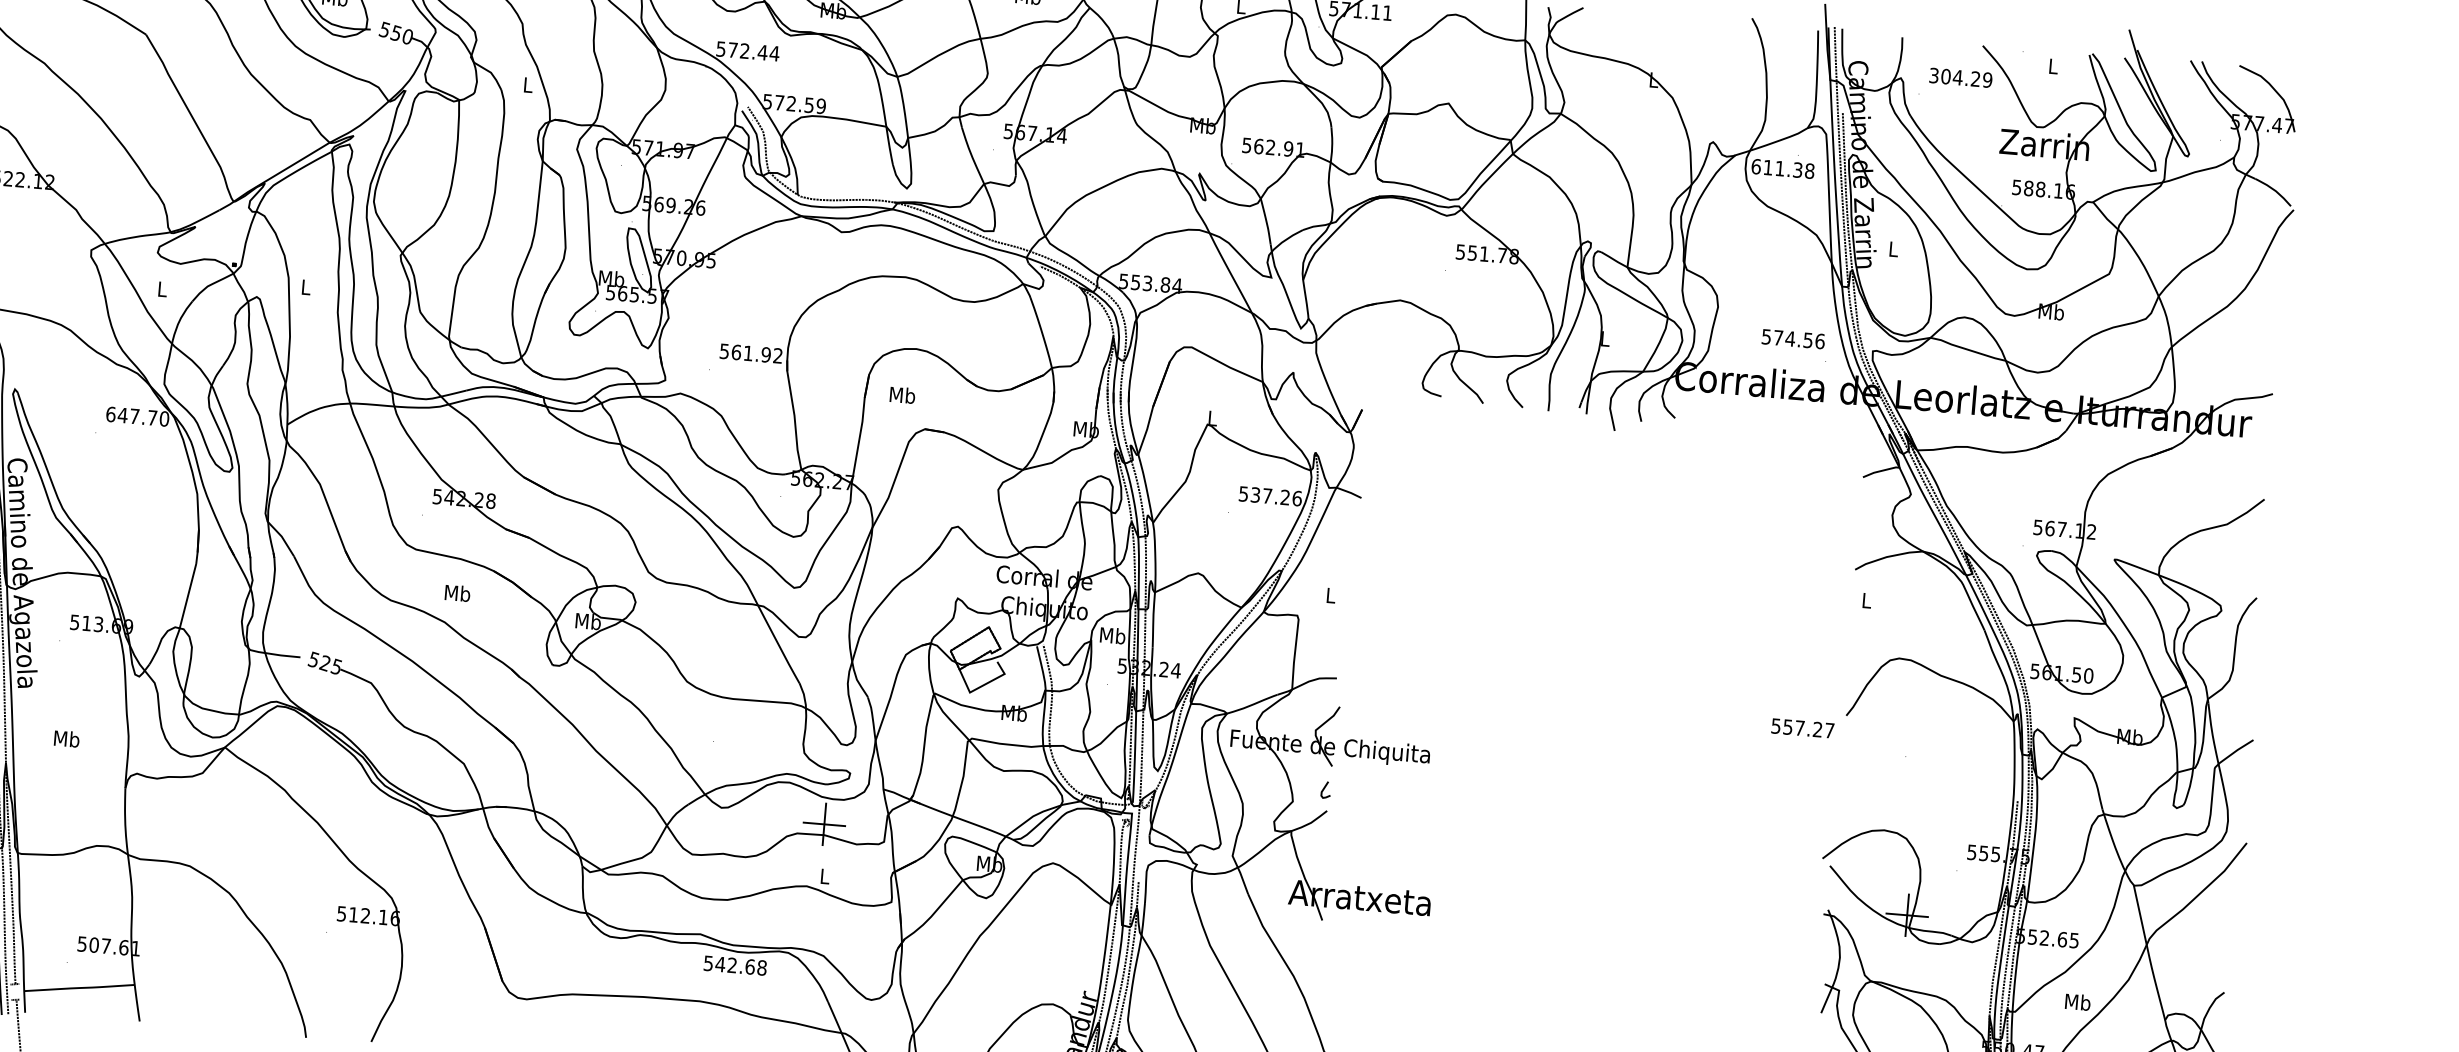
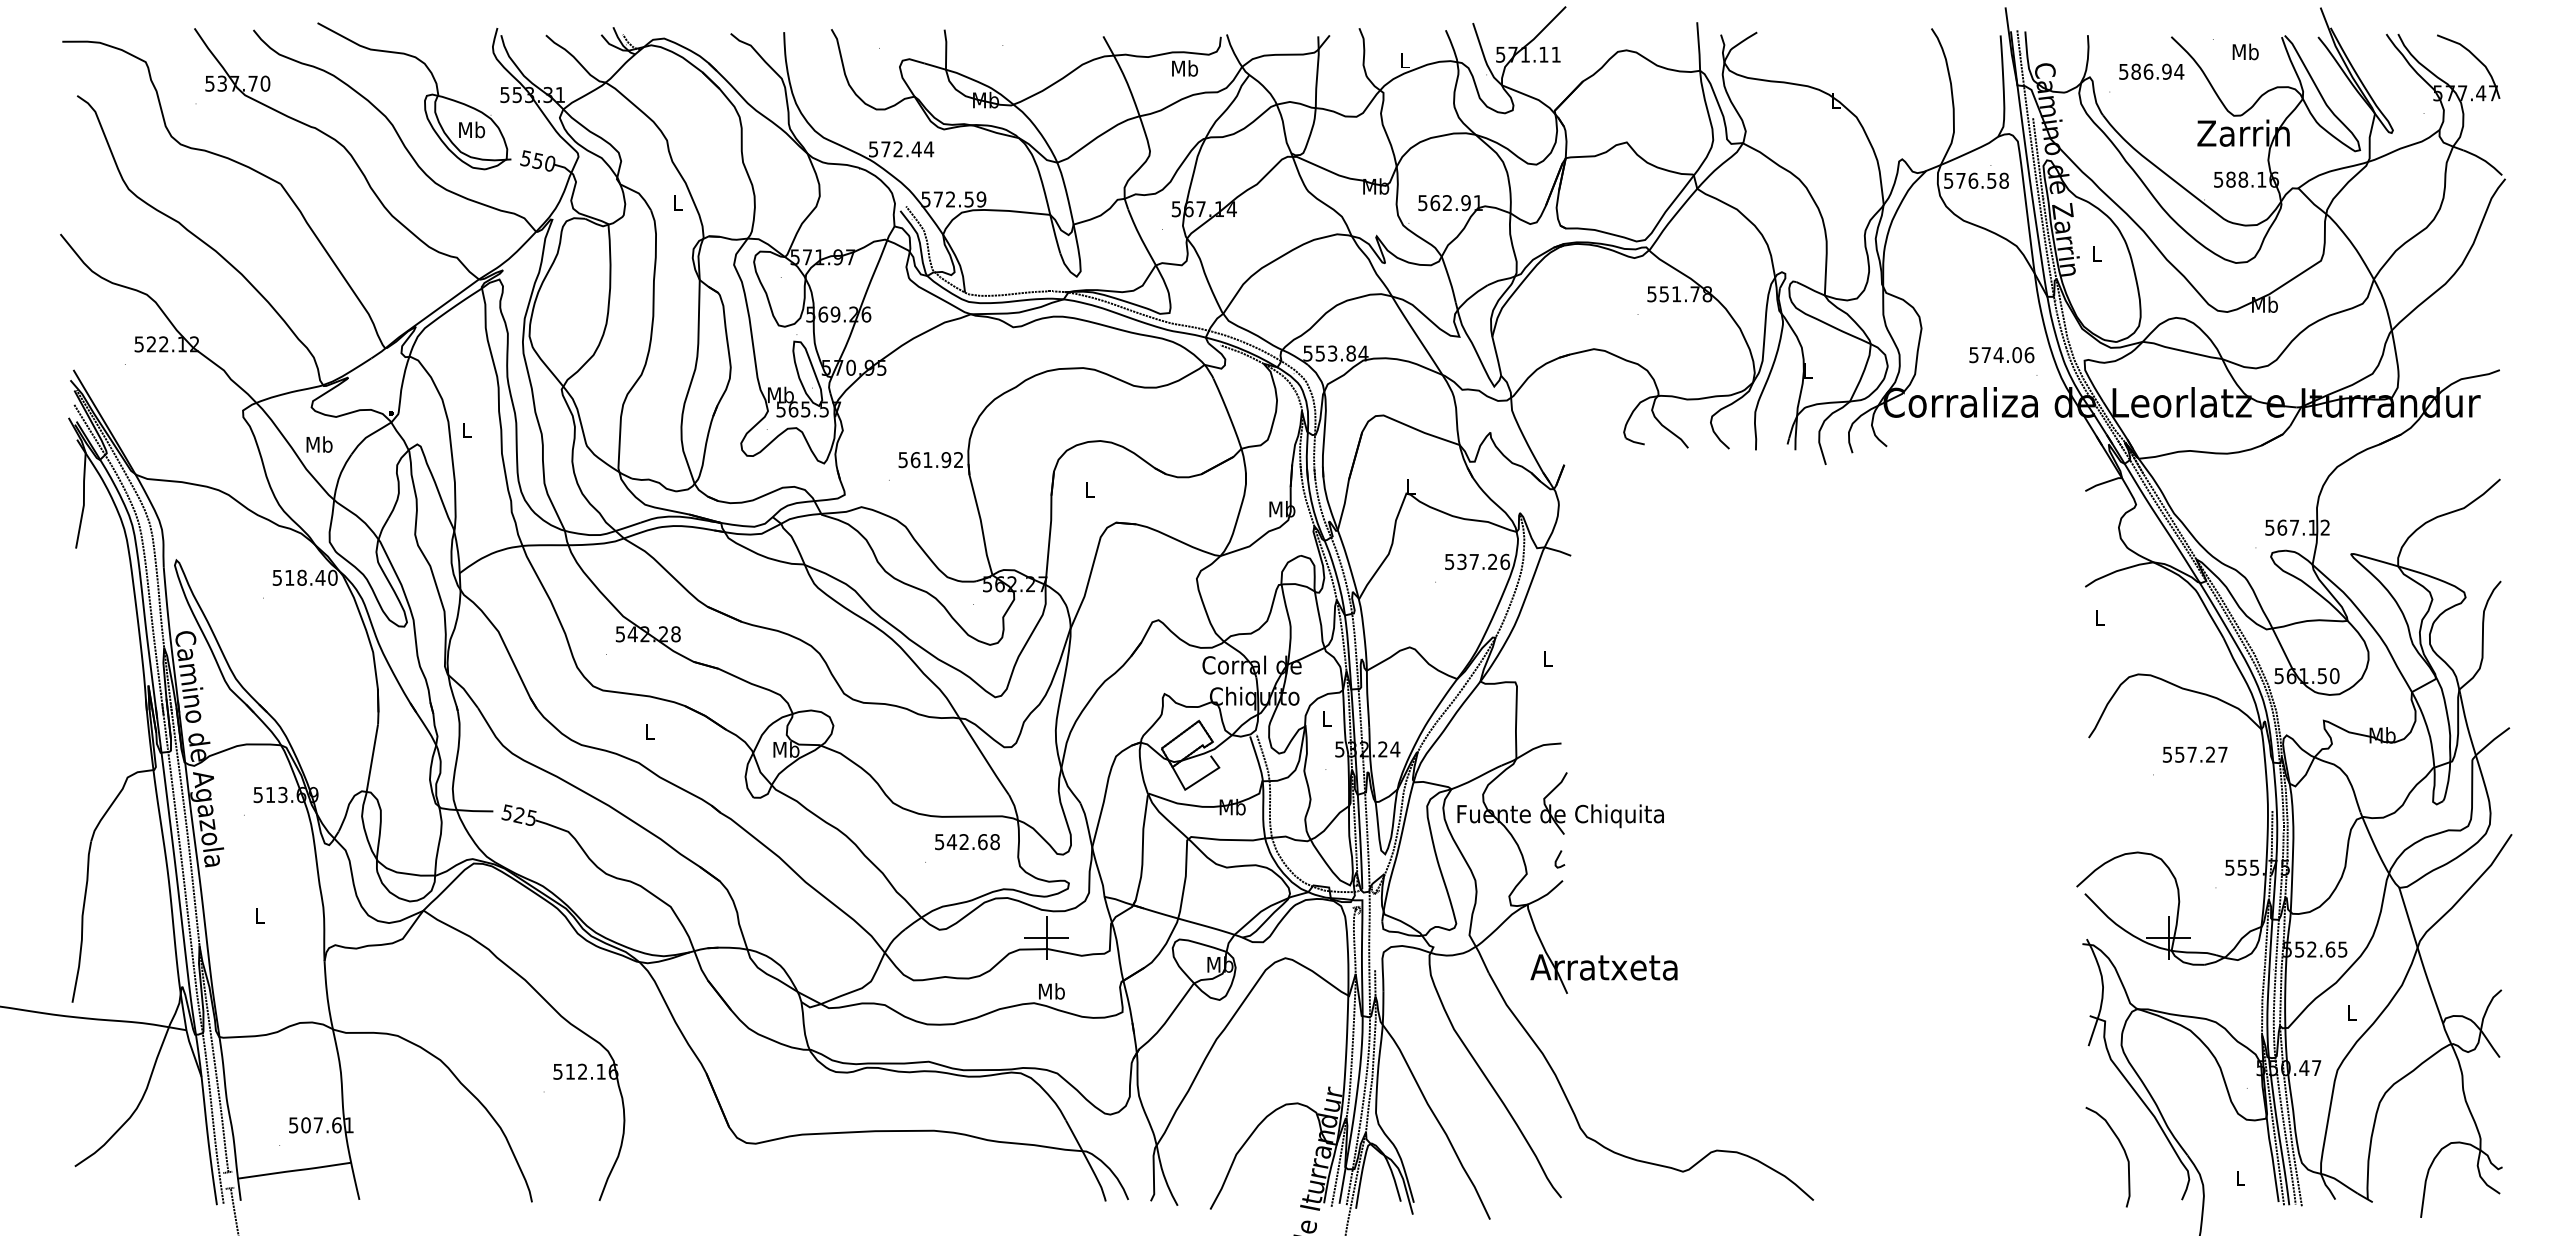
text: (2053, 65) -> (2245, 51), L -> Mb
text: (1960, 77) -> (2151, 71), 304.29 -> 586.94
text: (1777, 168) -> (1970, 180), 611.38 -> 576.58
text: (162, 289) -> (319, 444), L -> Mb
text: (1807, 340) -> (2016, 355), 574.56 -> 574.06
text: (902, 395) -> (1090, 489), Mb -> L
text: (131, 415) -> (298, 577), 647.70 -> 518.40
text: (457, 592) -> (649, 731), Mb -> L
text: (1113, 635) -> (1327, 718), Mb -> L
text: (1803, 728) -> (2195, 754), moved
text: (67, 738) -> (260, 915), Mb -> L
text: (824, 876) -> (1051, 991), L -> Mb
text: (735, 966) -> (967, 842), moved
text: (2077, 1002) -> (2351, 1012), Mb -> L

